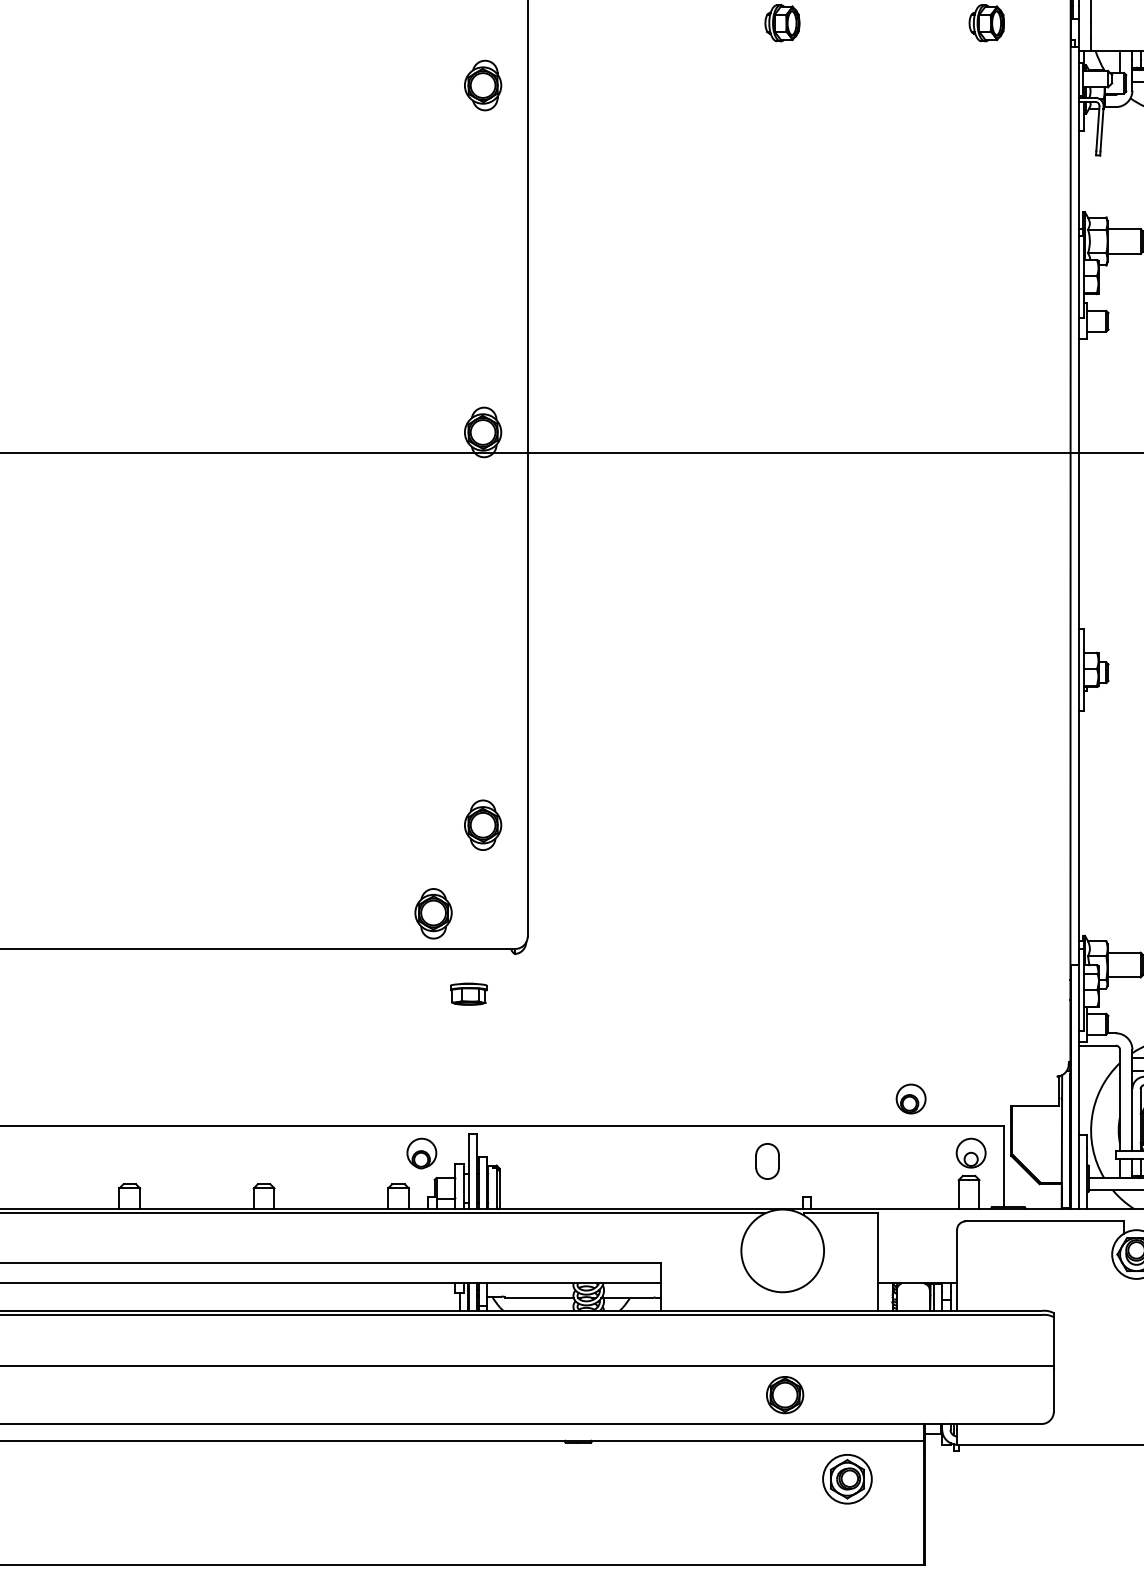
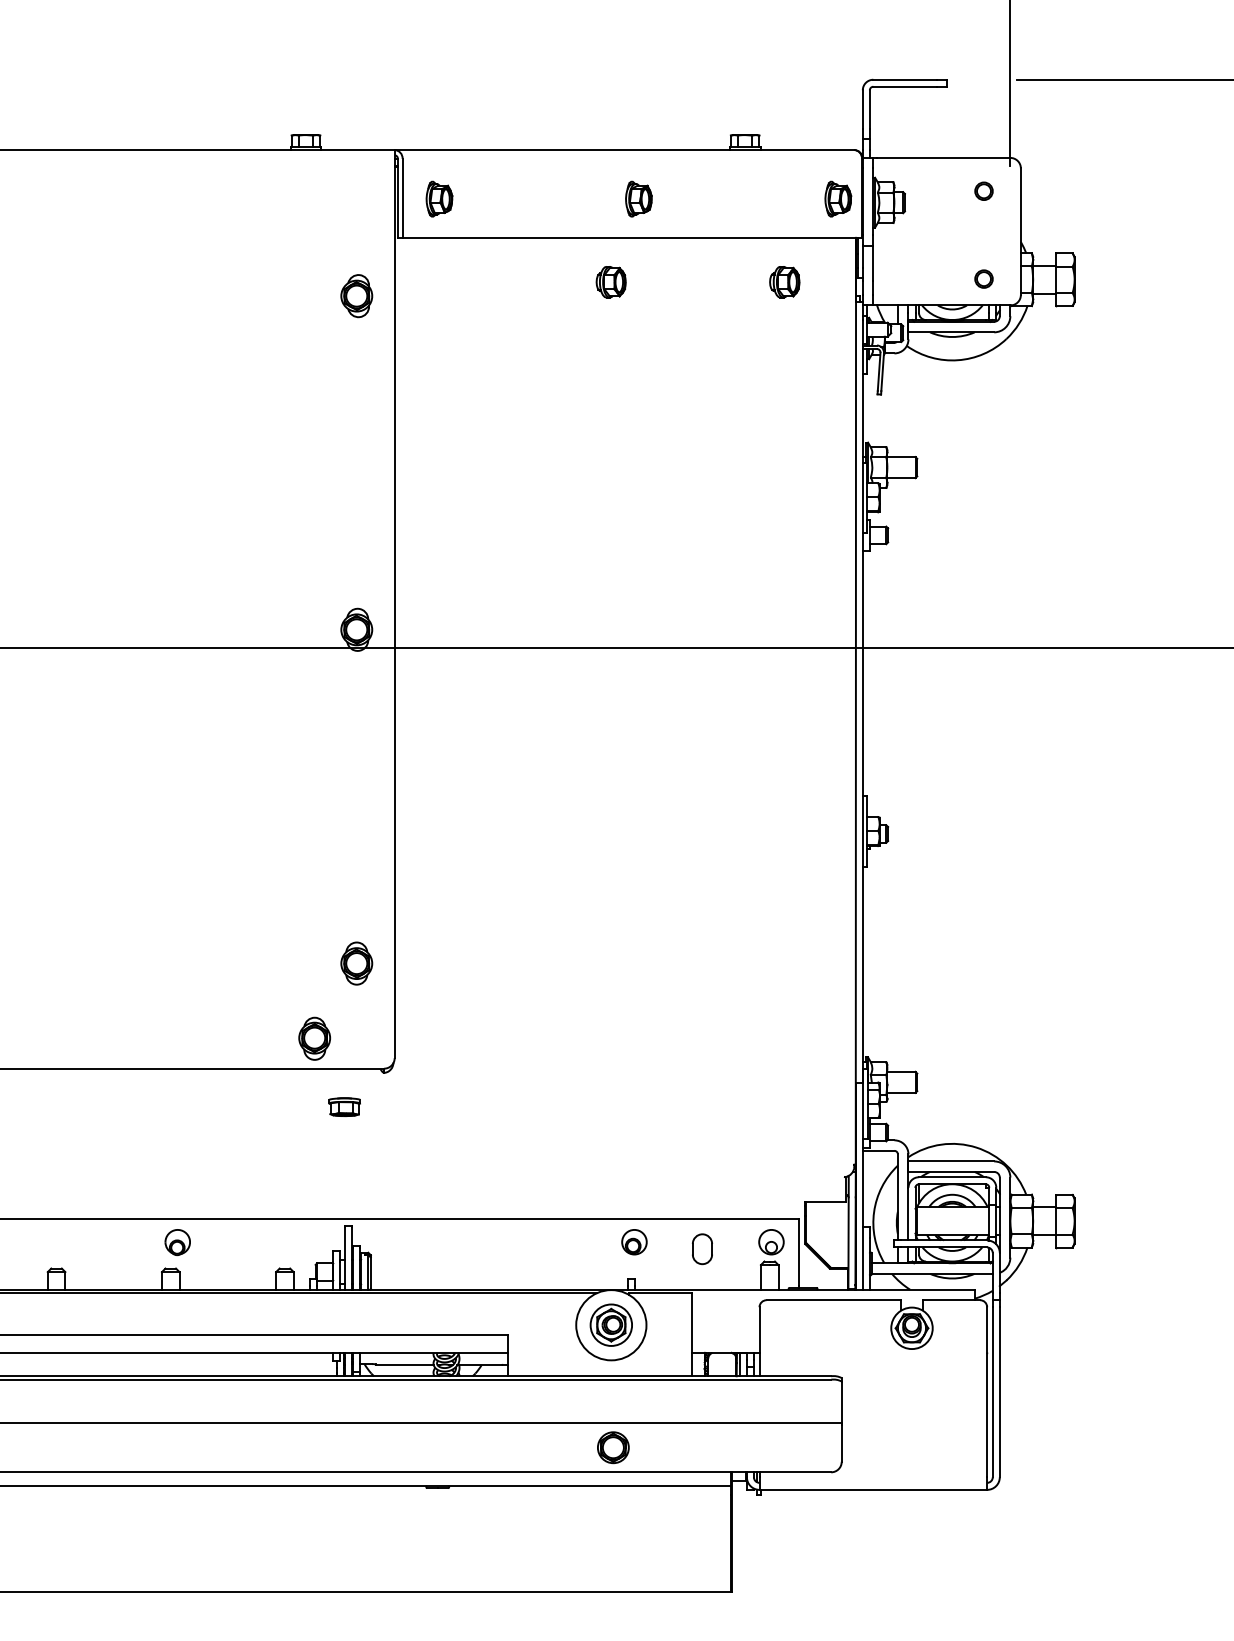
part: (482, 86) -> (356, 296), moved
part: (911, 1099) -> (634, 1242), moved
part: (421, 1153) -> (177, 1242), moved
part: (767, 1161) -> (702, 1249), moved
part: (846, 1478) -> (610, 1324), moved

